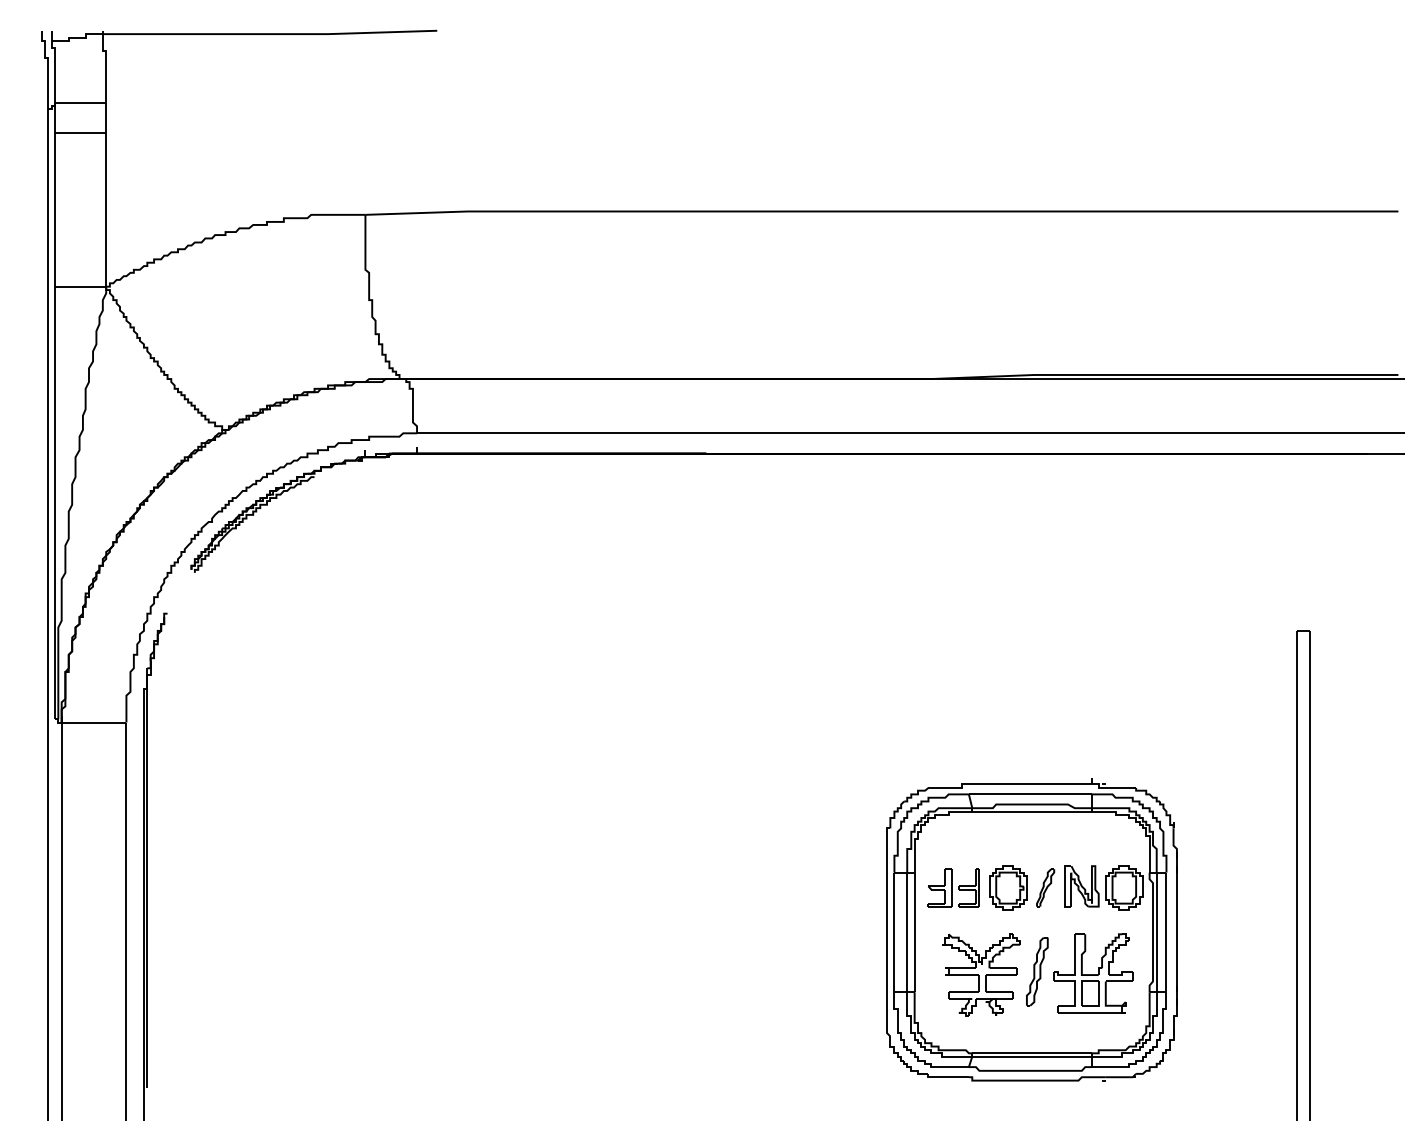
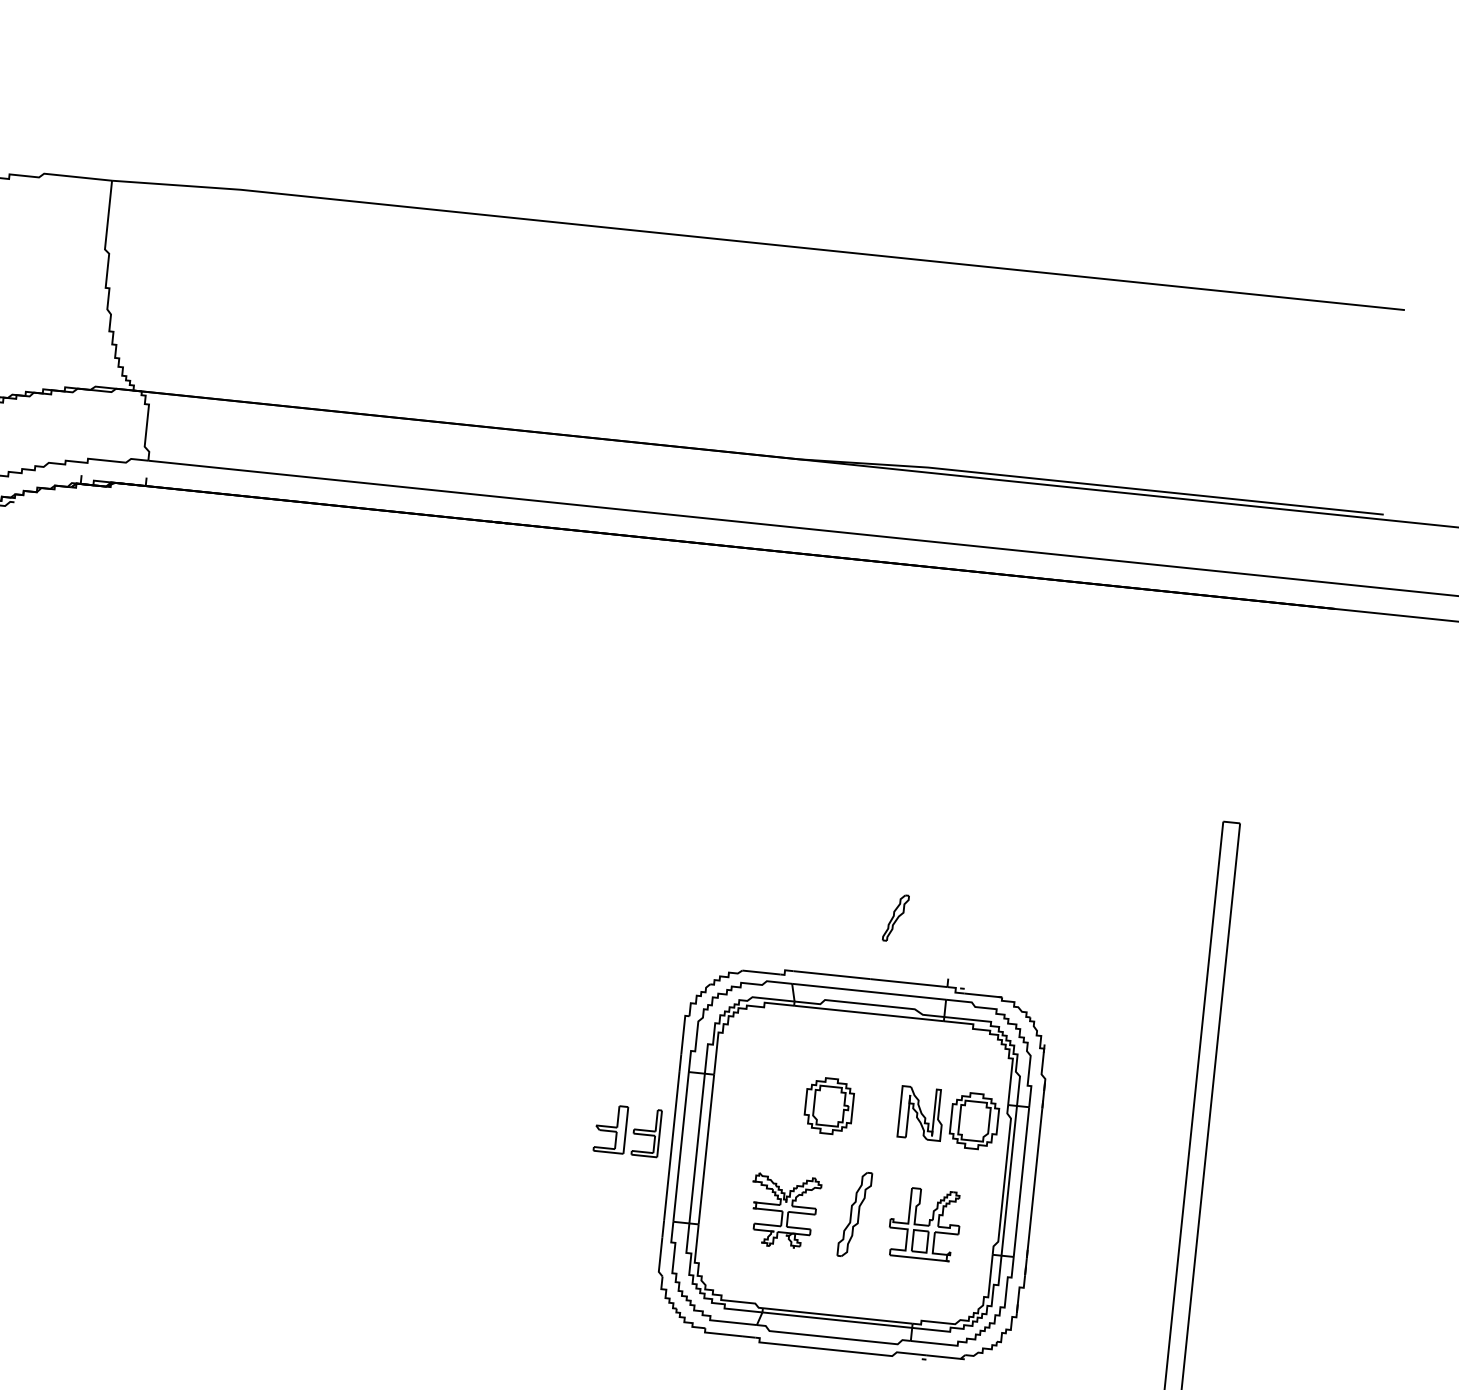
part: (953, 887) -> (627, 1130), moved
part: (1045, 887) -> (895, 917), moved
part: (1093, 973) -> (924, 1224), size x0.7
part: (981, 974) -> (784, 1210), size x0.7

